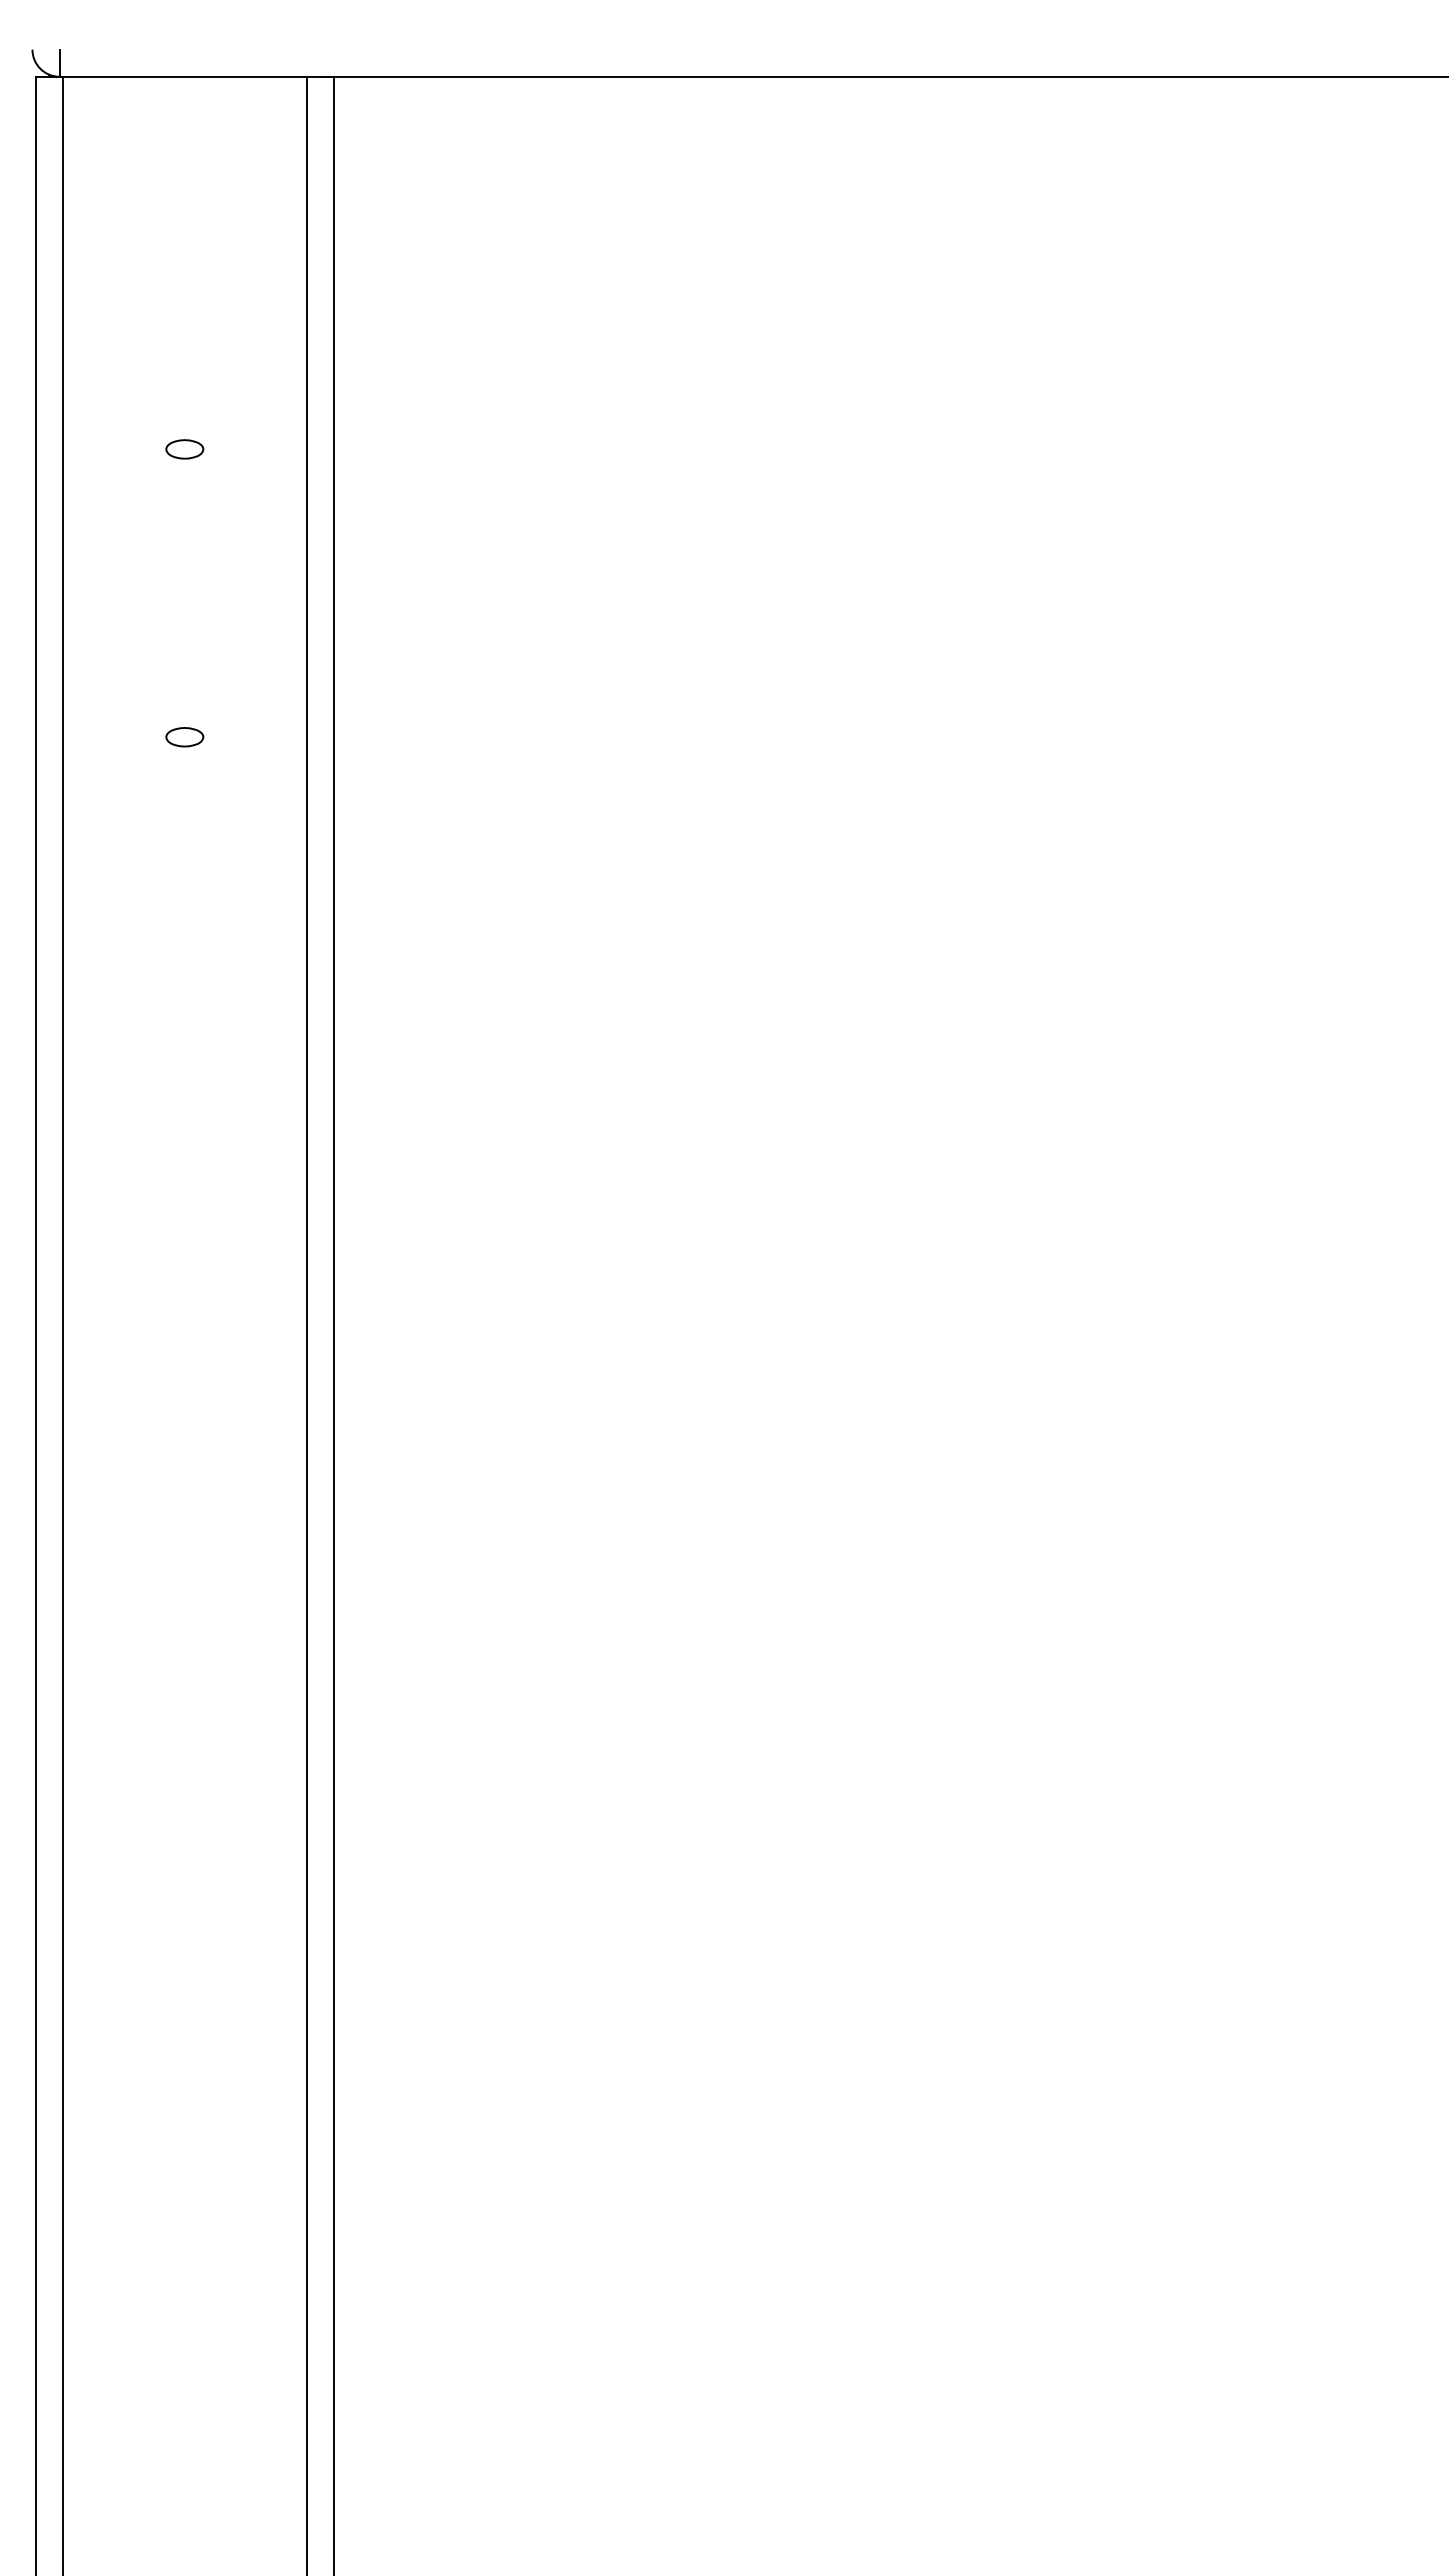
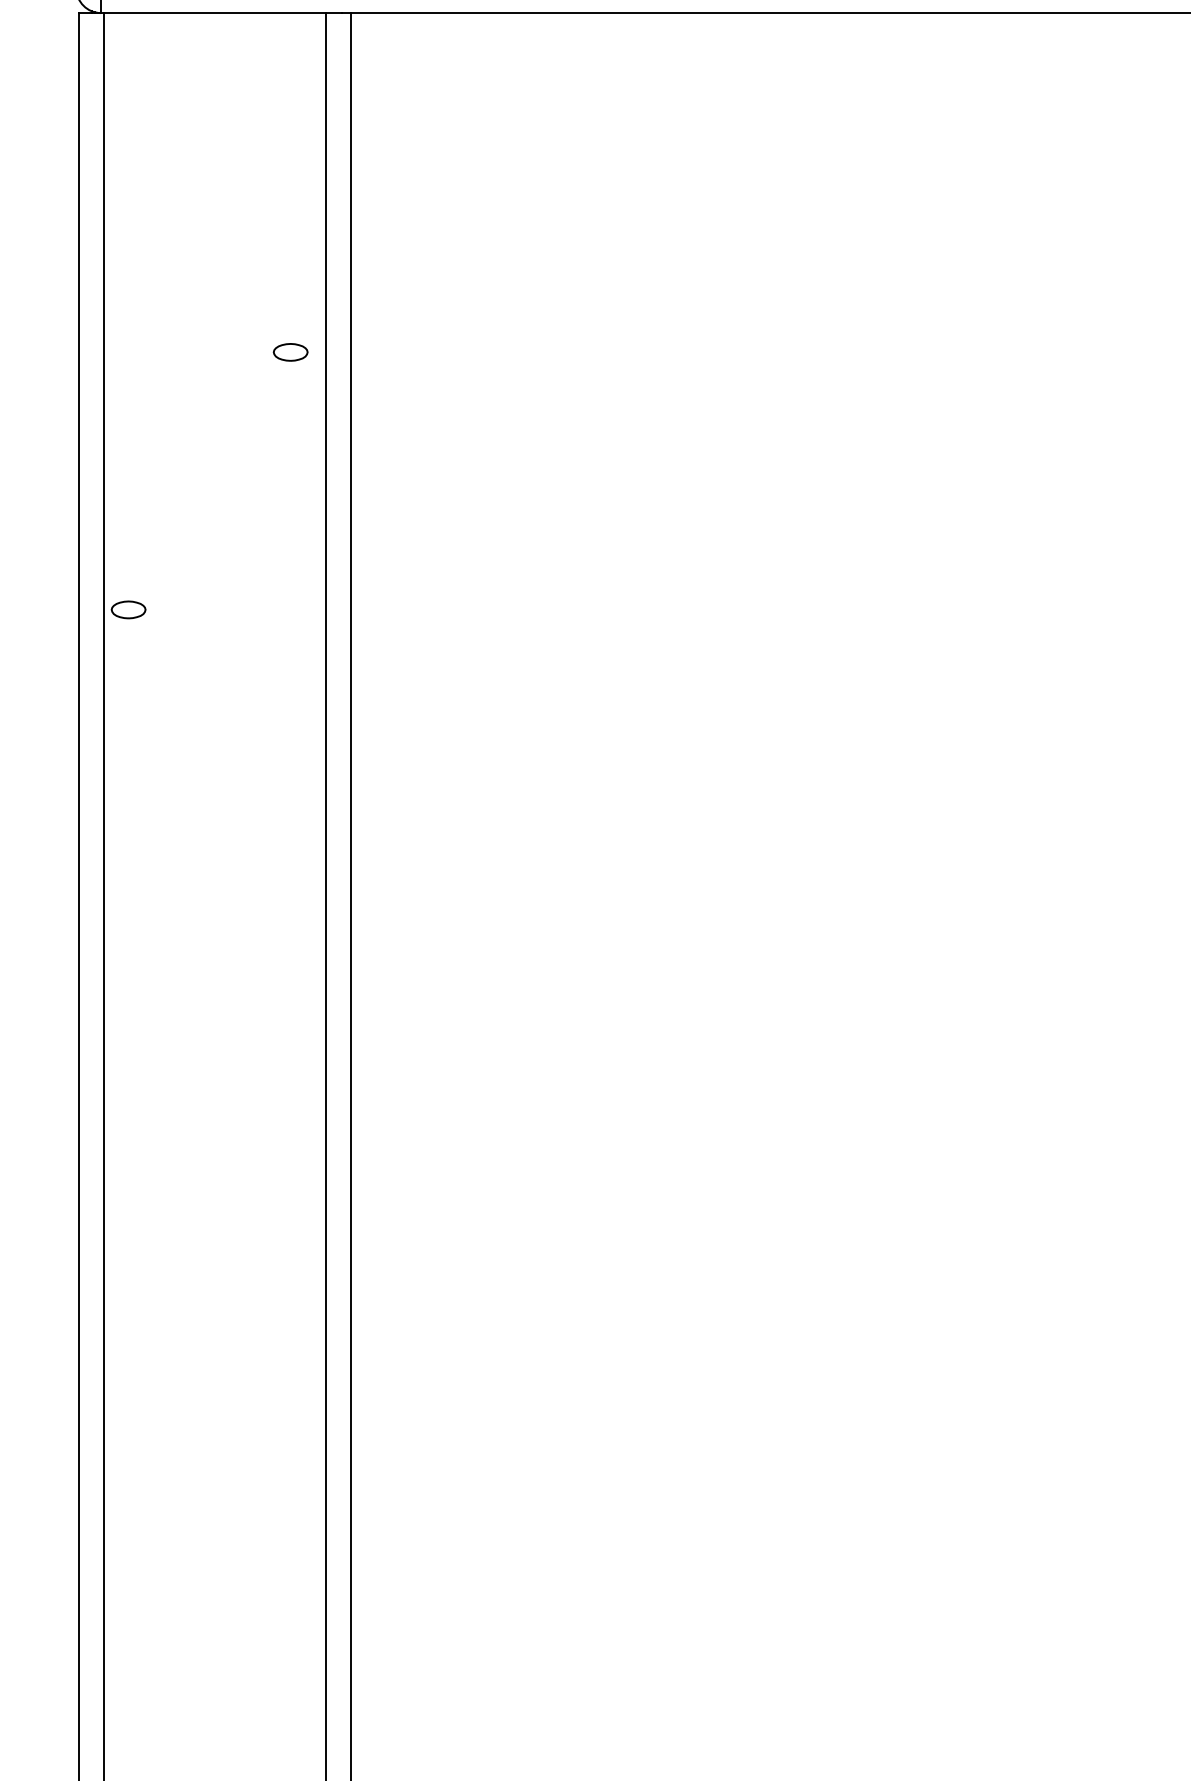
part: (184, 449) -> (290, 352), moved
part: (184, 737) -> (128, 610), moved

